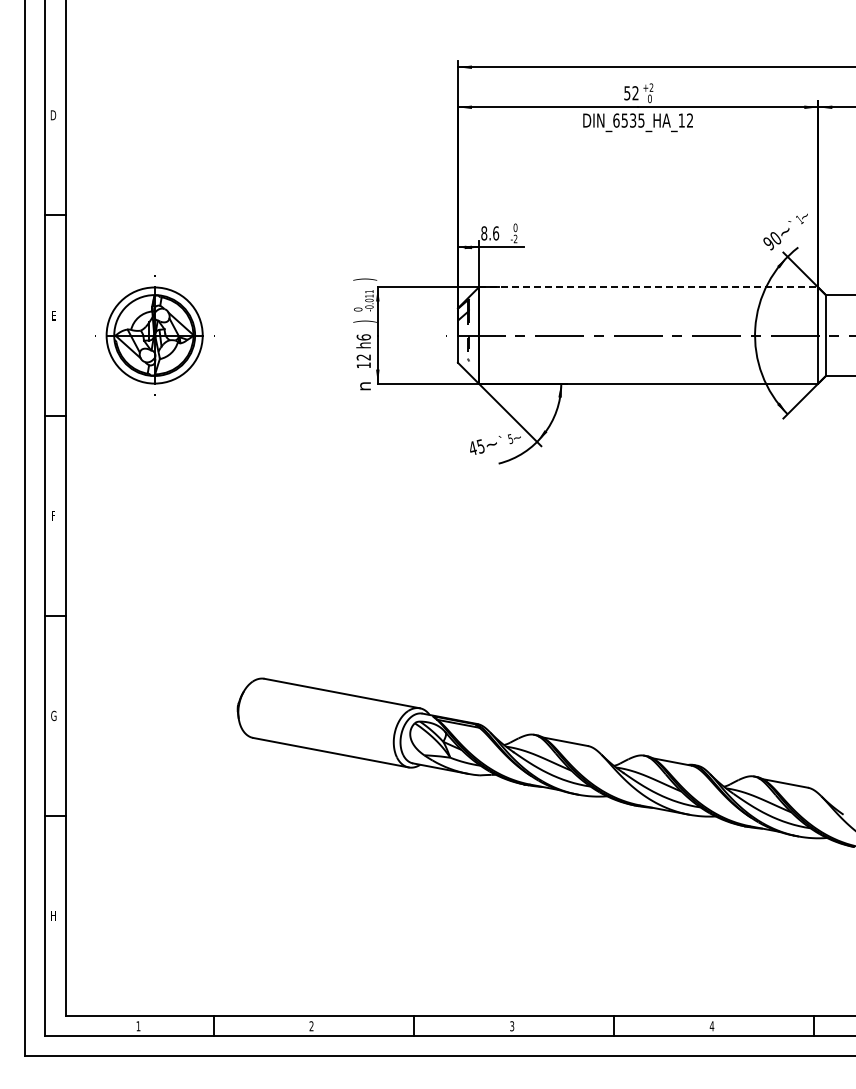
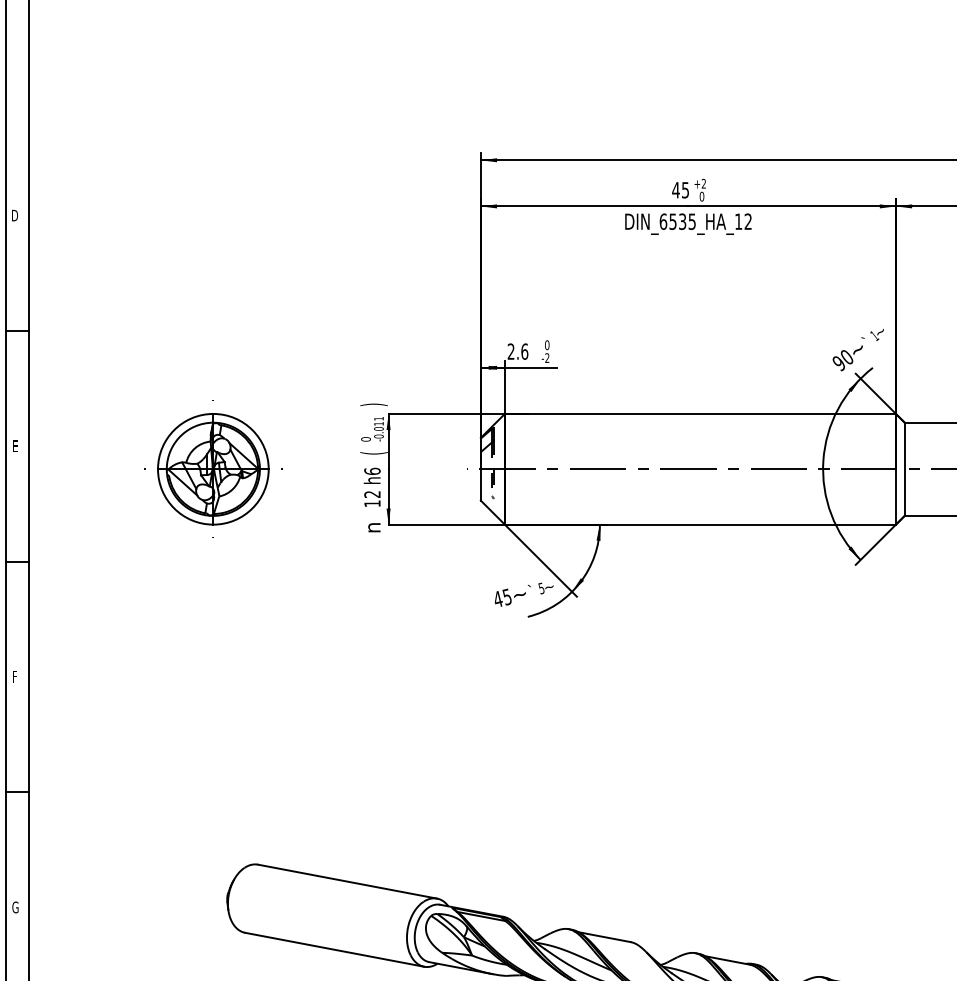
text: (631, 93) -> (680, 190), 52 -> 45
text: (484, 233) -> (511, 351), 8.6 -> 2.6
line: (648, 287) -> (700, 413), dashed -> solid
text: (364, 321) -> (373, 453), ) -> (
part: (154, 335) -> (213, 469), moved

